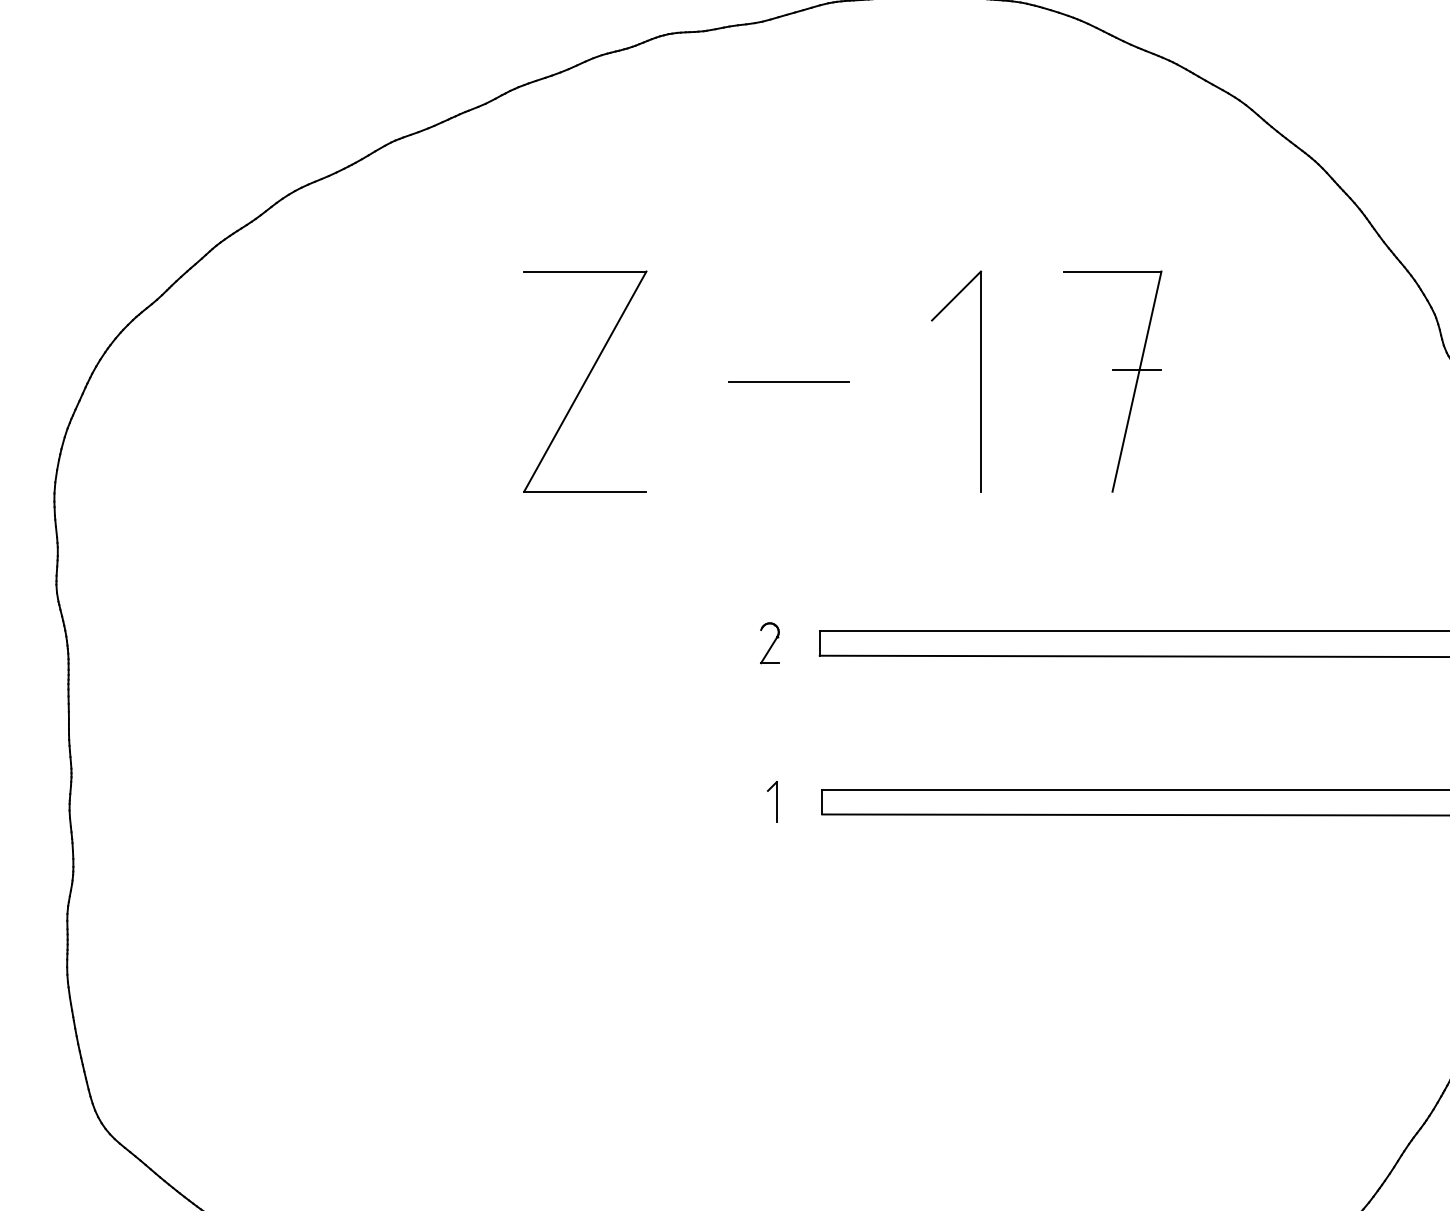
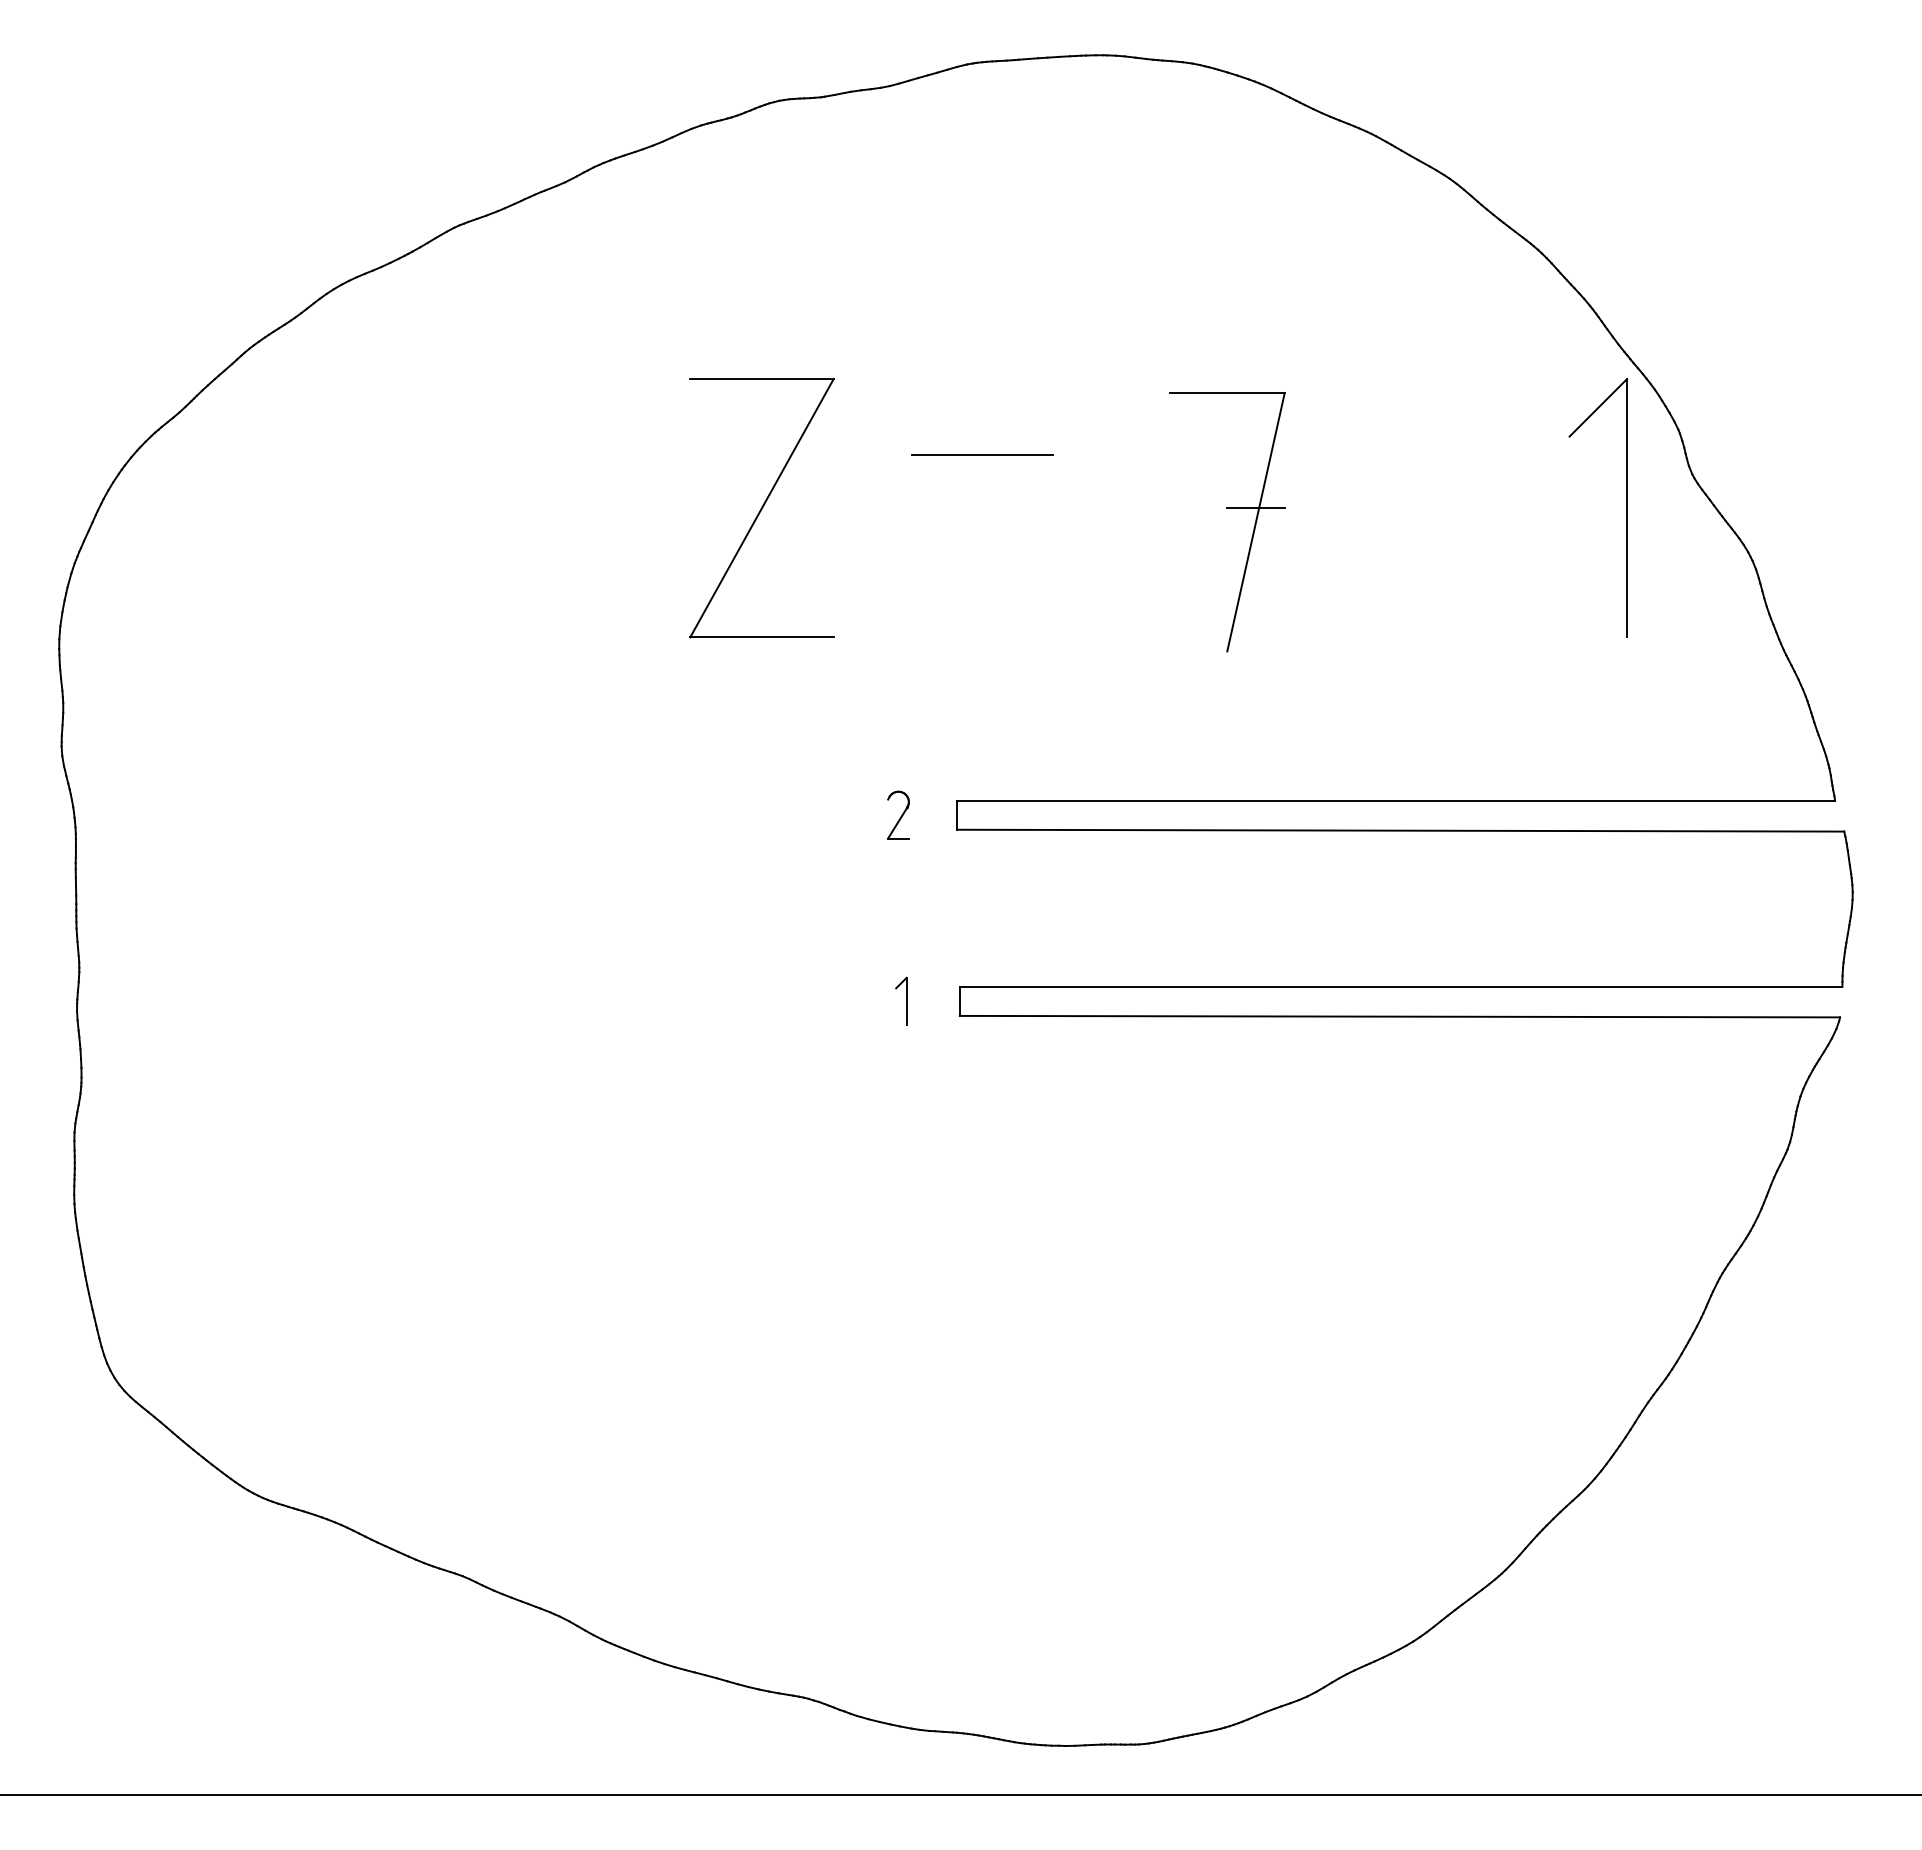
part: (1112, 369) -> (1227, 508), moved
line: (789, 380) -> (982, 454), moved
part: (980, 380) -> (1626, 507), moved
part: (584, 381) -> (761, 508), moved

